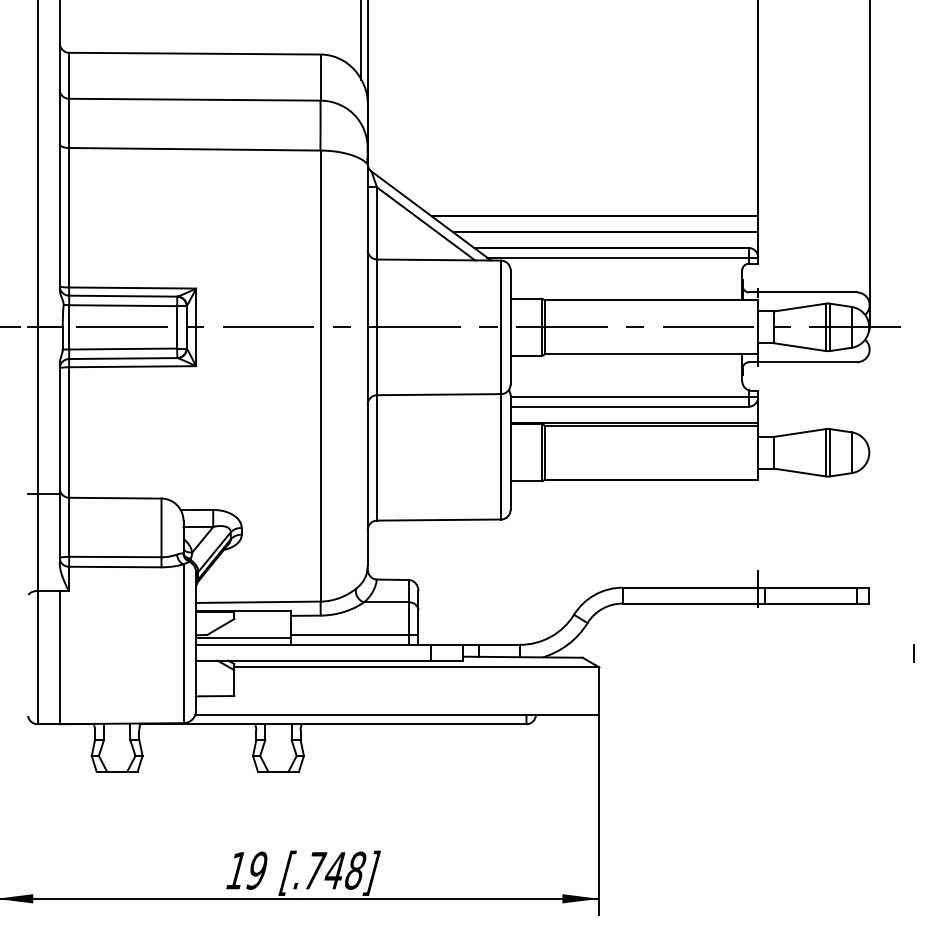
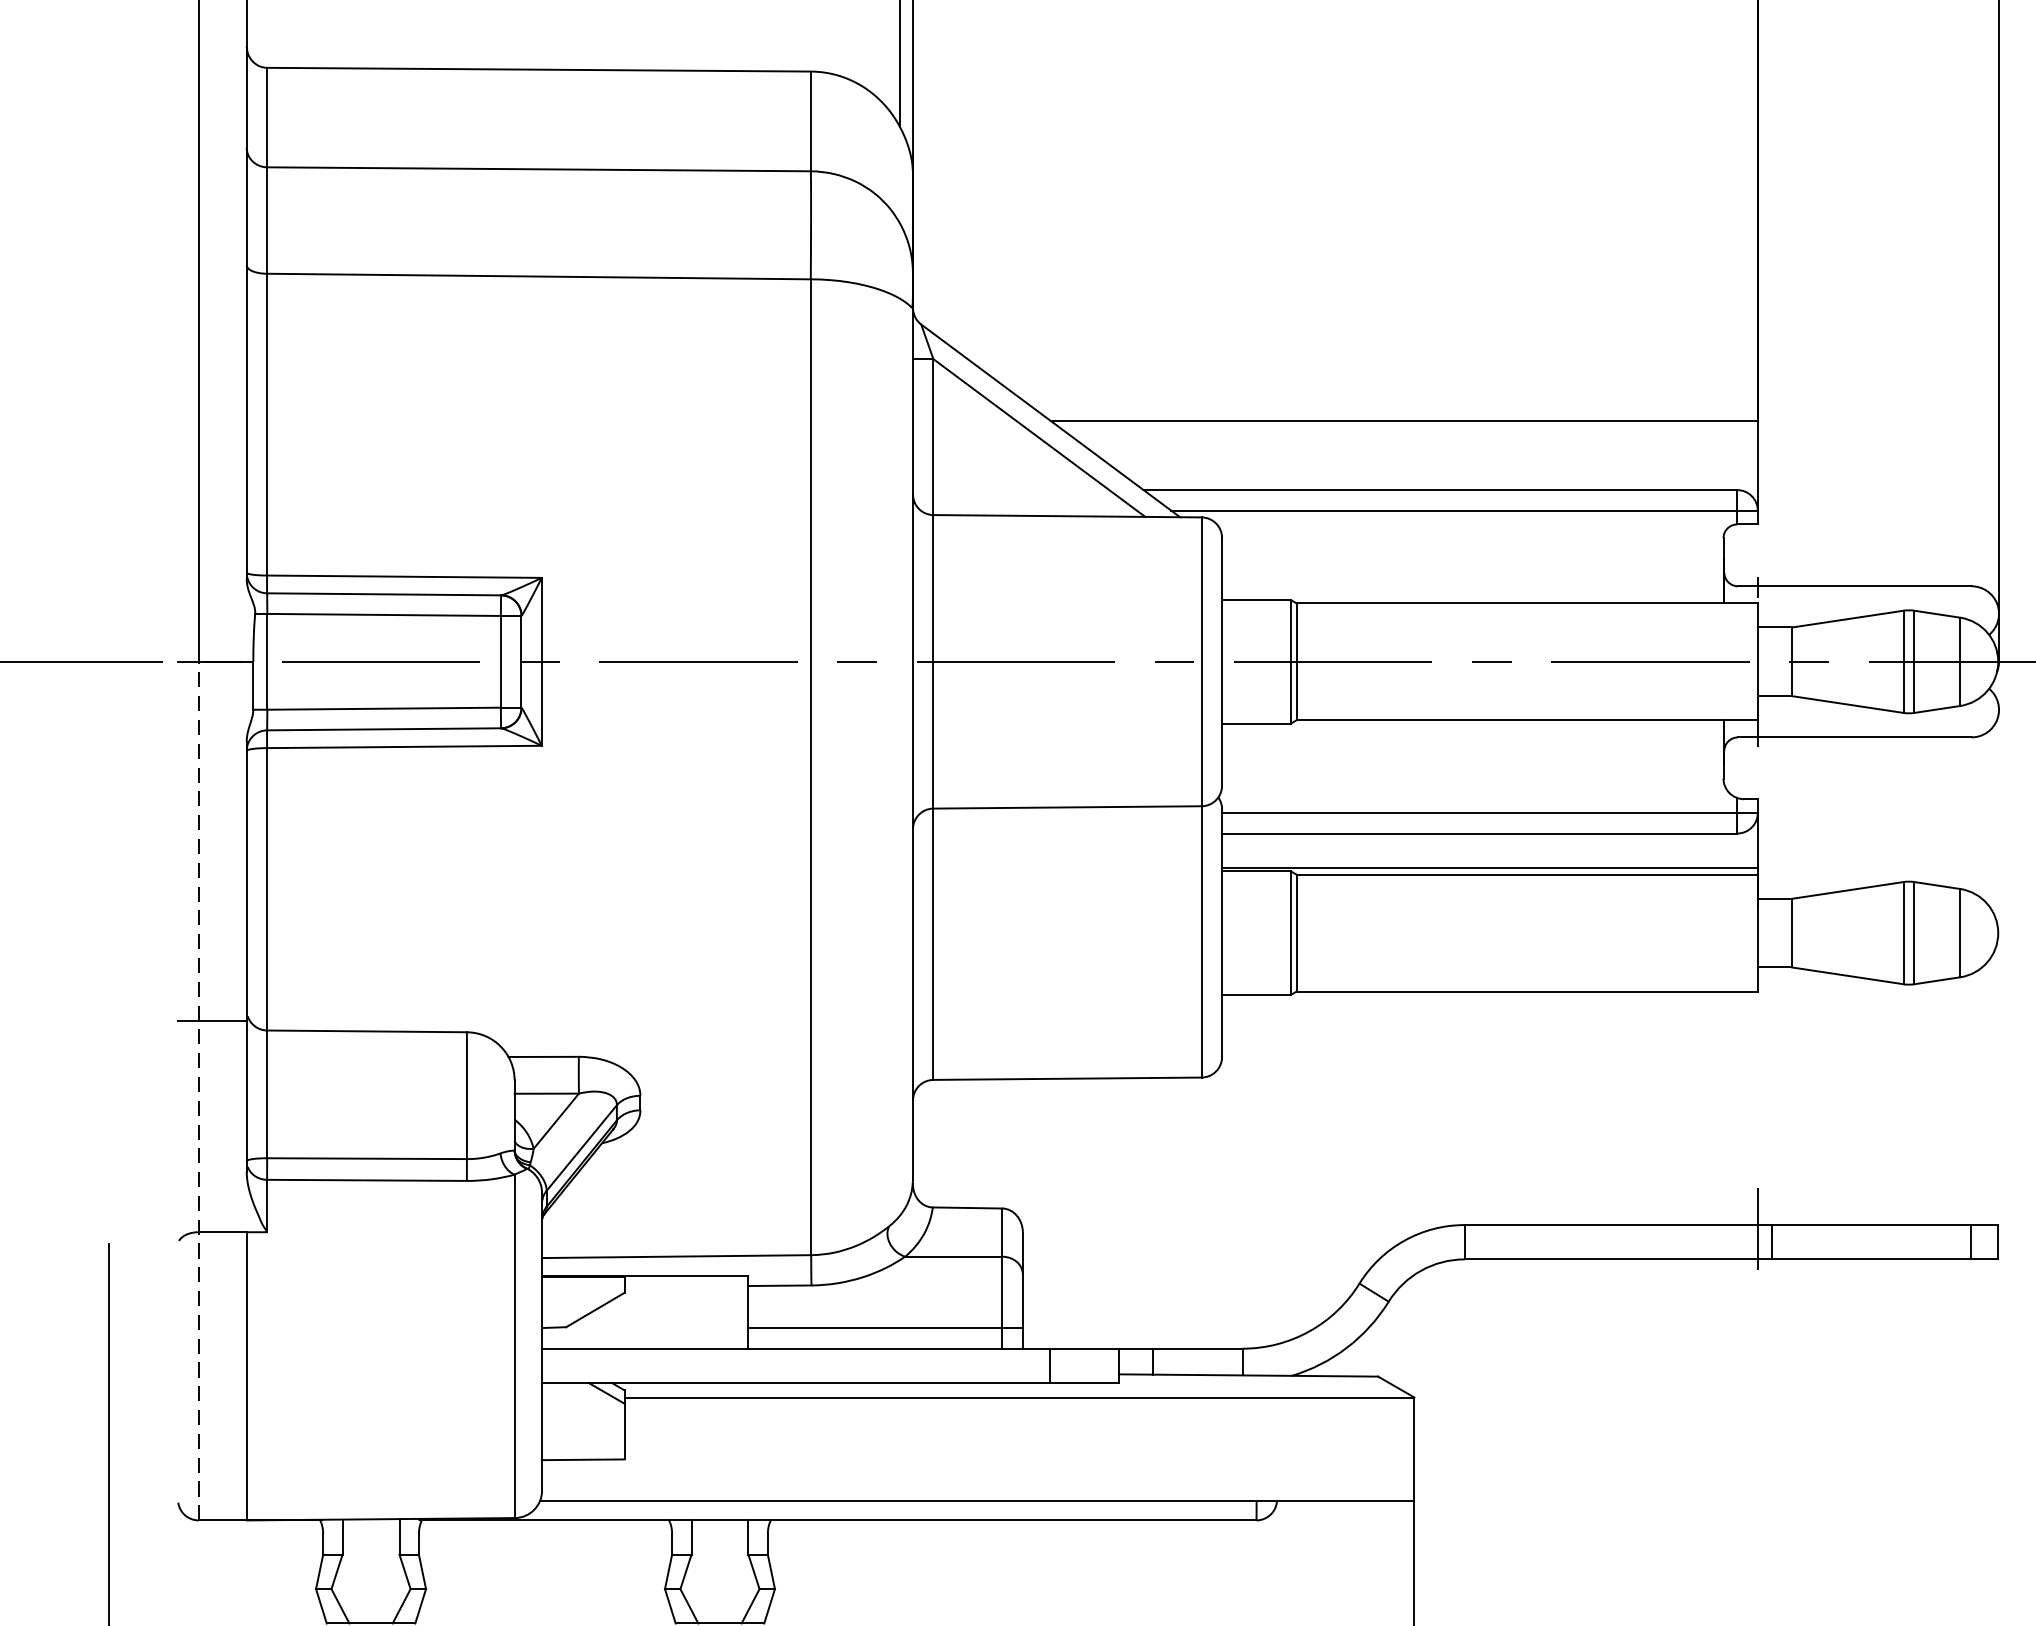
line: (605, 232) -> (1427, 456), removed
line: (37, 525) -> (198, 1090), solid -> dashed
line: (243, 638) -> (644, 1334), removed

